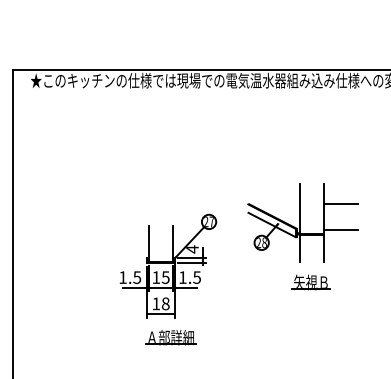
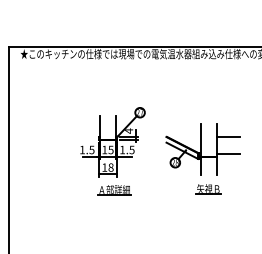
part: (167, 279) -> (112, 151), moved

